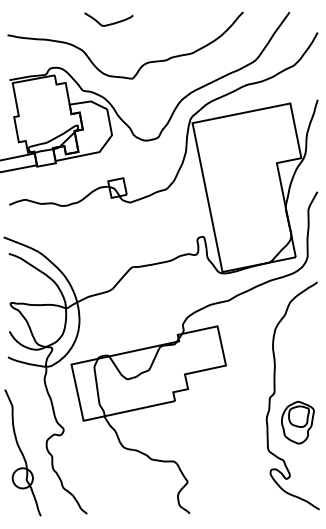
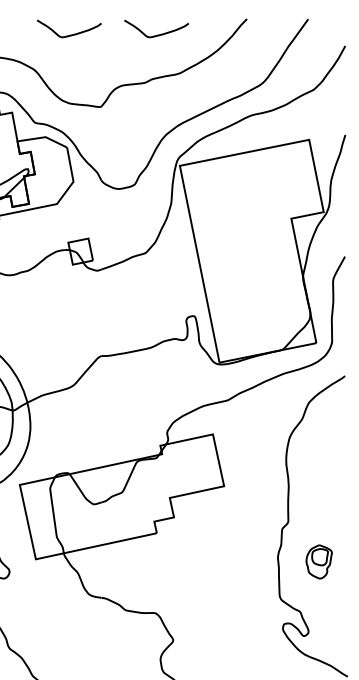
curve: (175, 23) -> (157, 34), added
part: (297, 422) -> (318, 561), size x0.6

